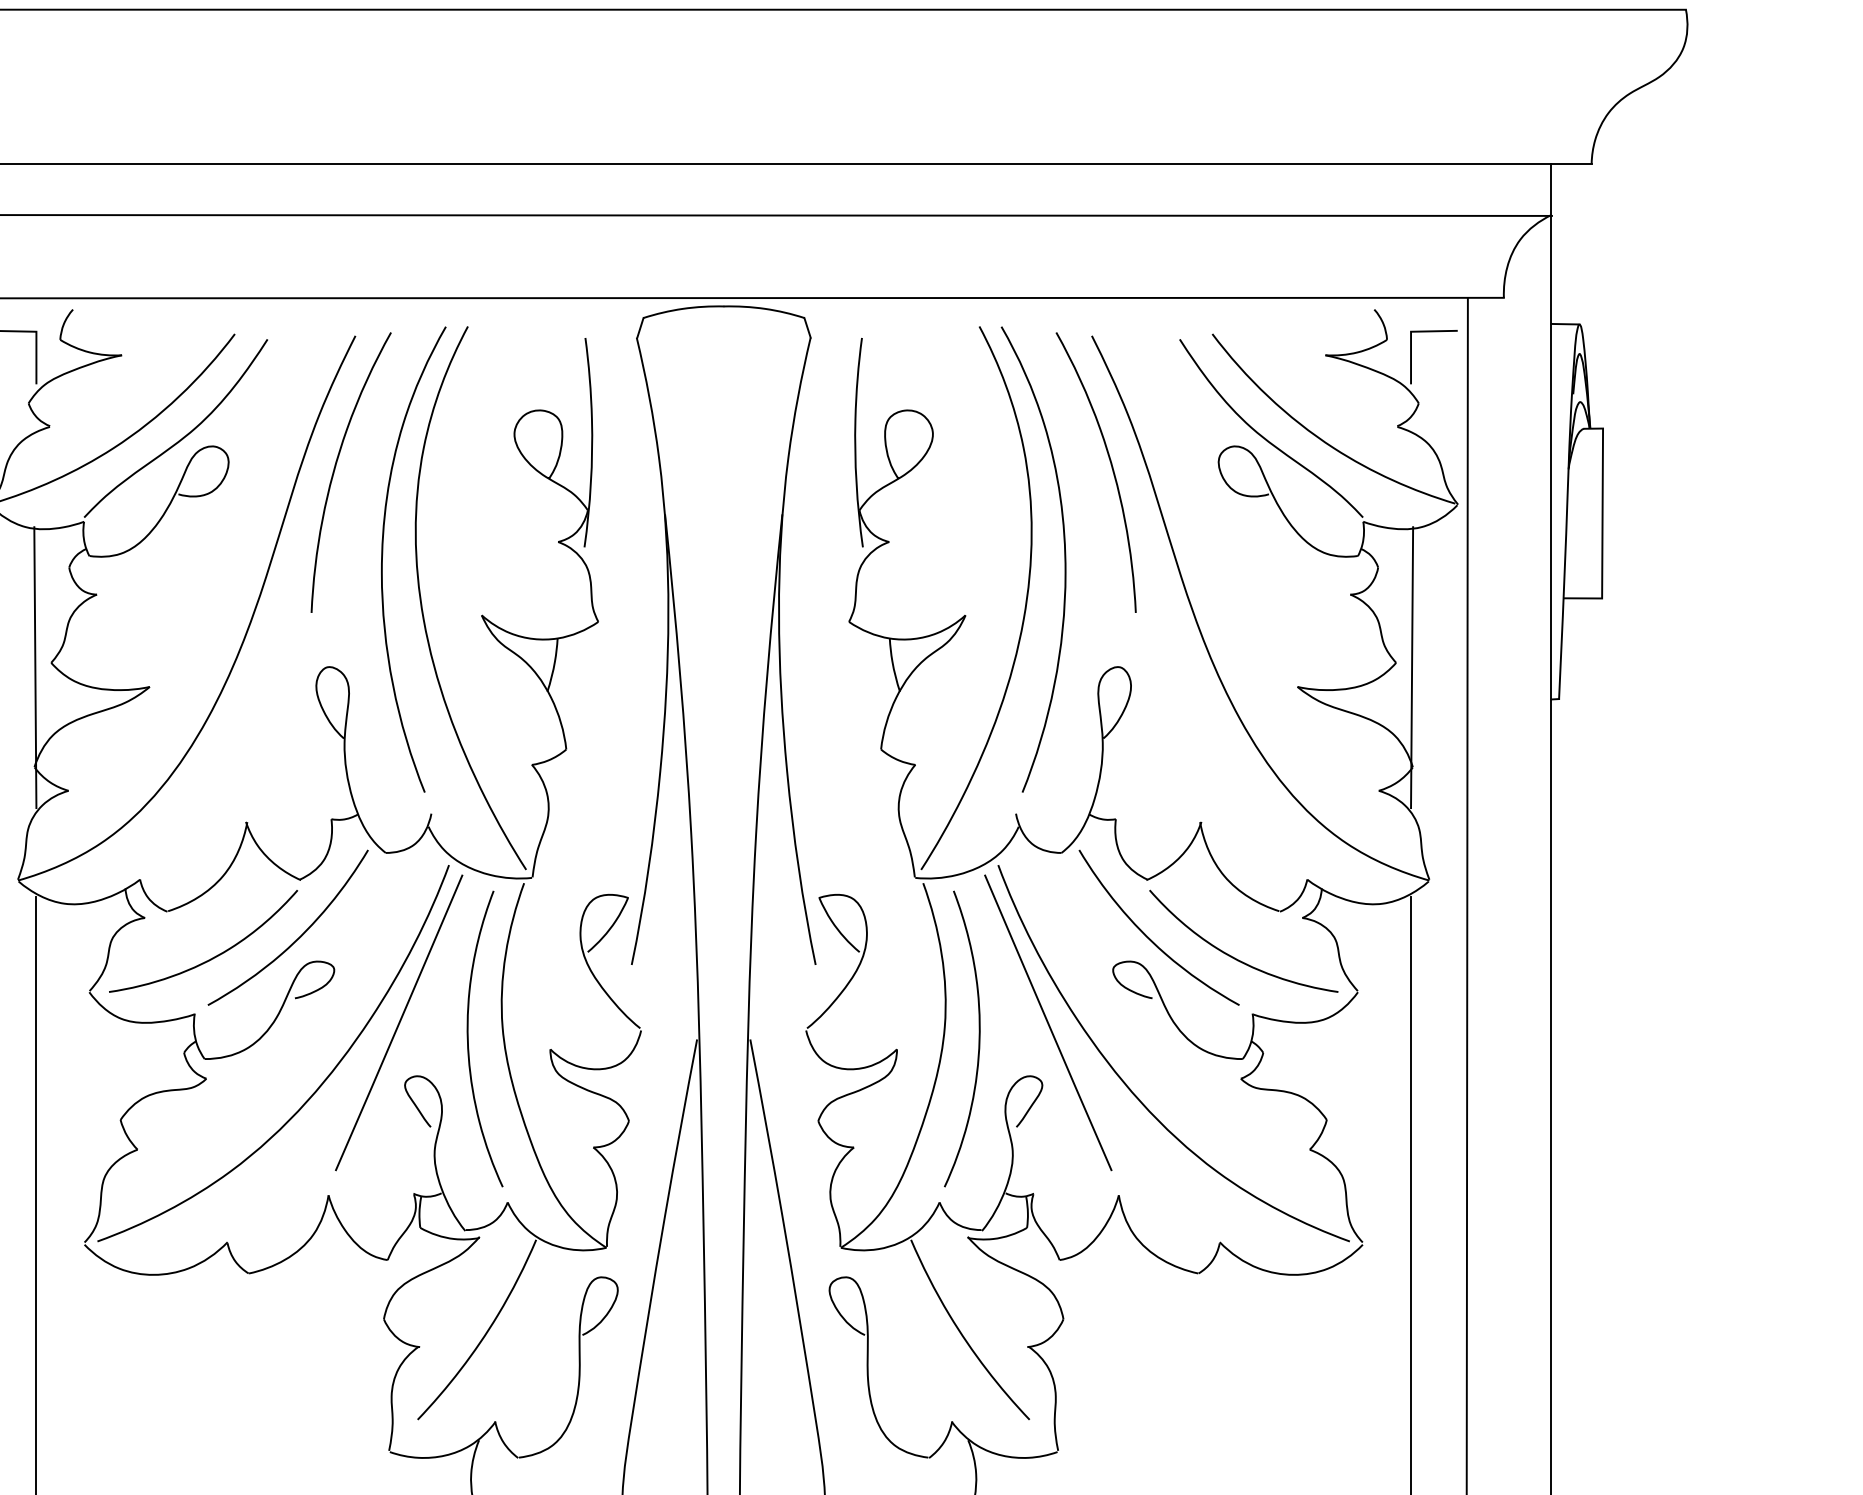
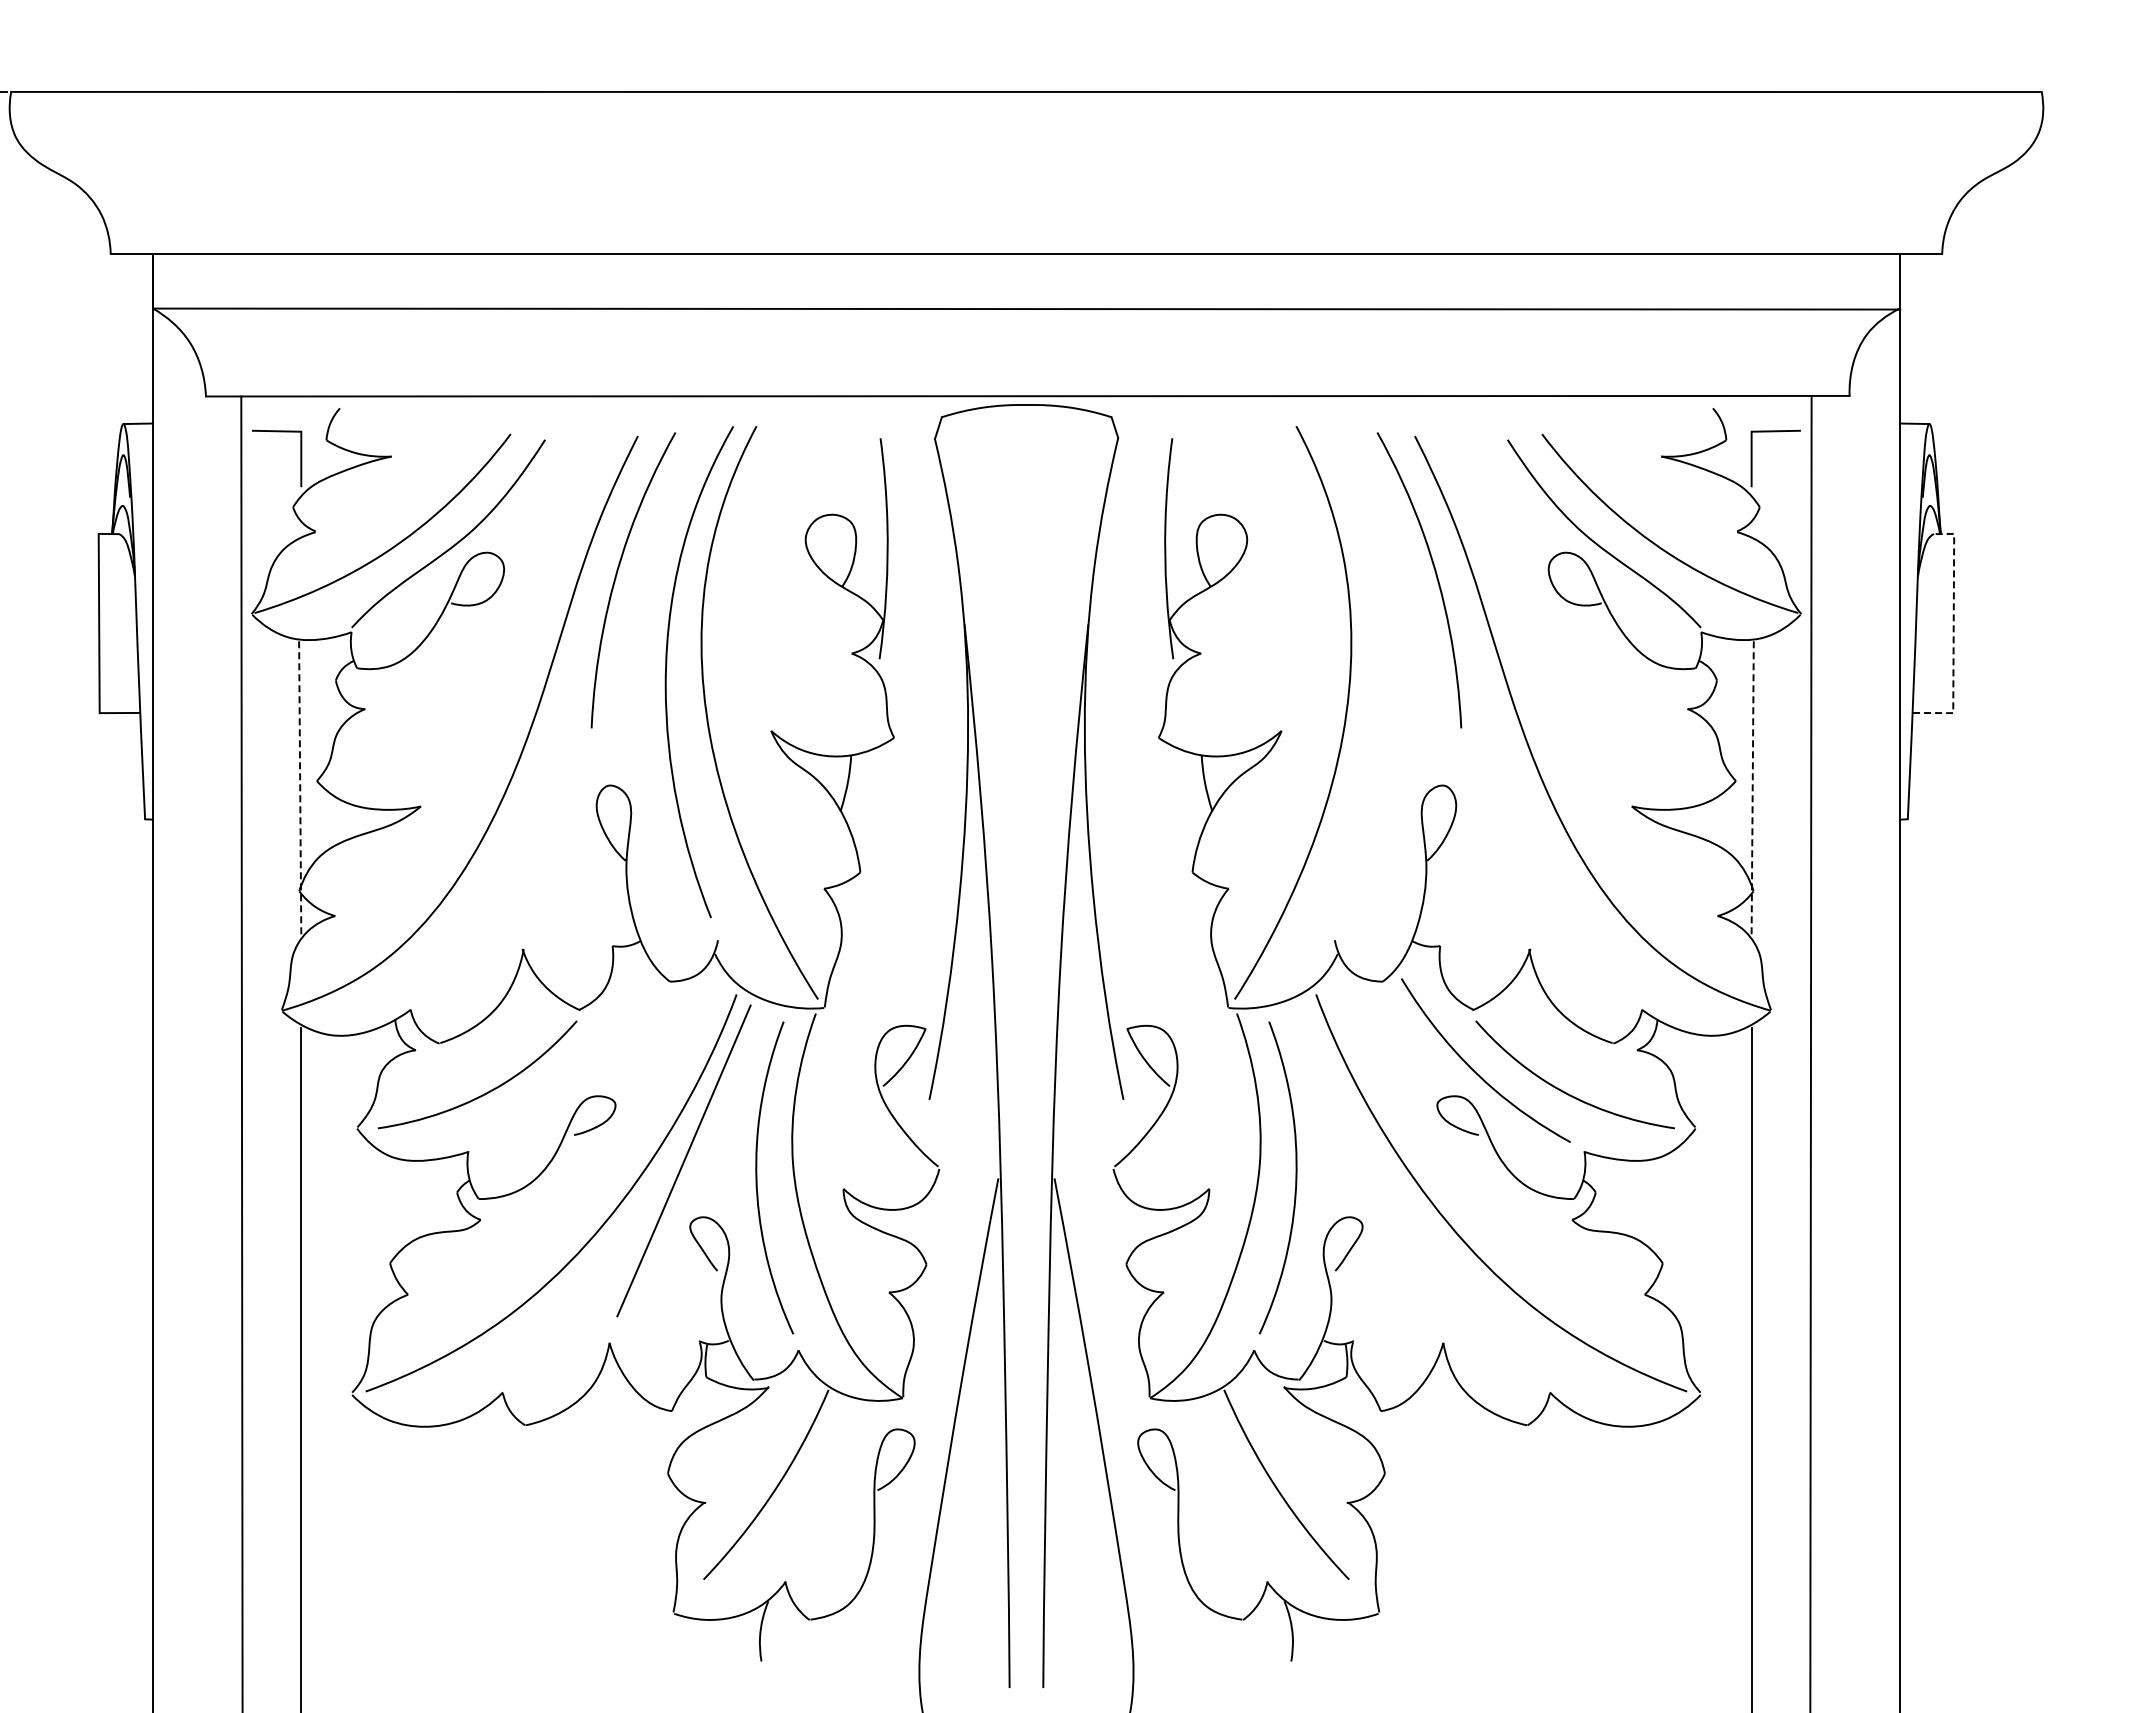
line: (1602, 522) -> (1953, 633), solid -> dashed
curve: (1064, 555) -> (1385, 667), removed
line: (35, 667) -> (300, 785), solid -> dashed
line: (1411, 667) -> (1752, 785), solid -> dashed
curve: (298, 937) -> (577, 1070), removed
line: (1047, 1022) -> (1368, 1160), removed

